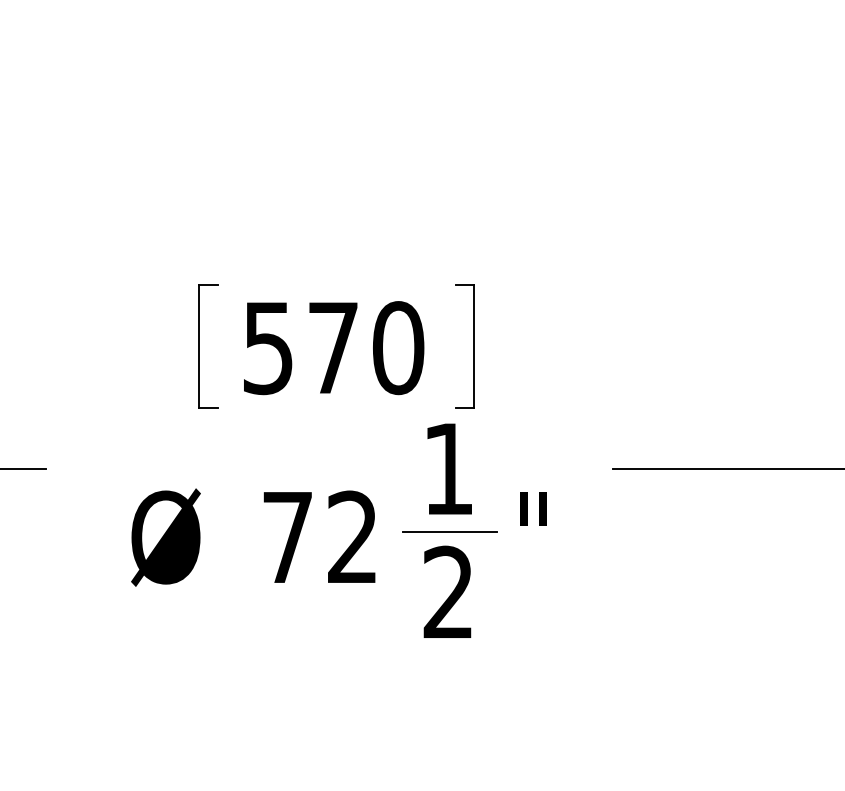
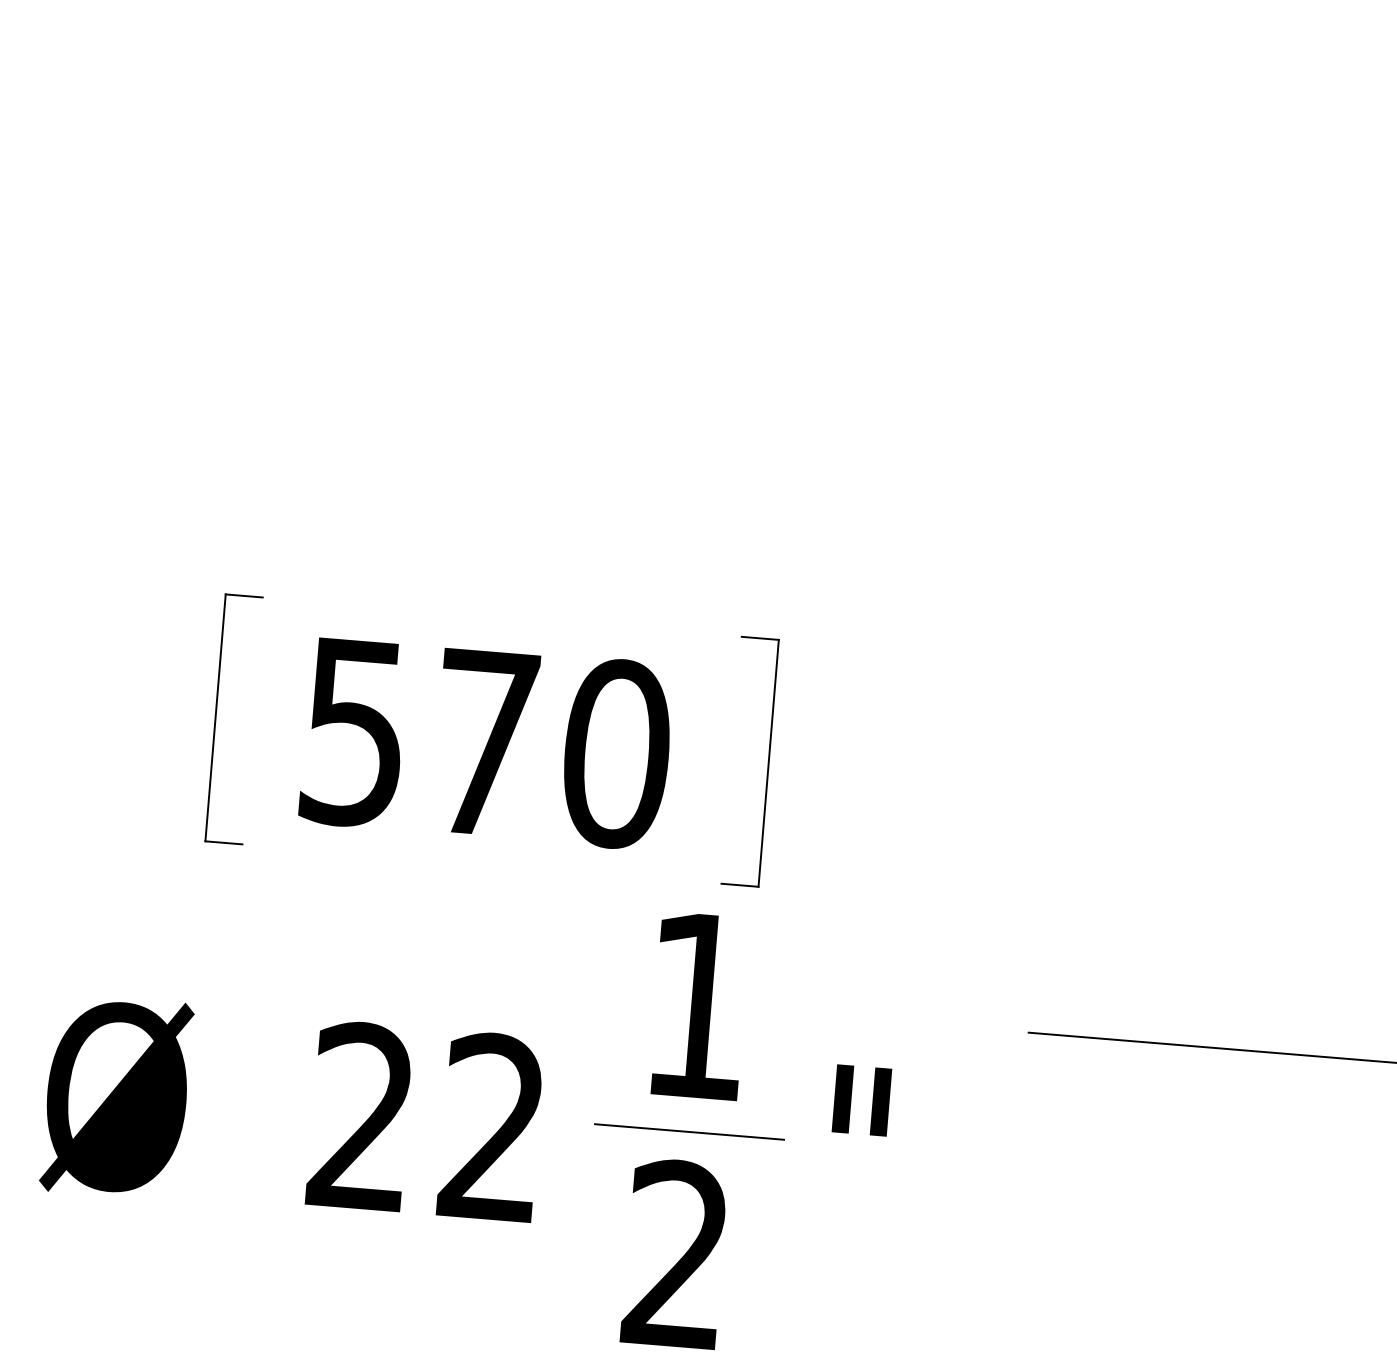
text: (287, 536) -> (361, 1115), 72 -> 22

